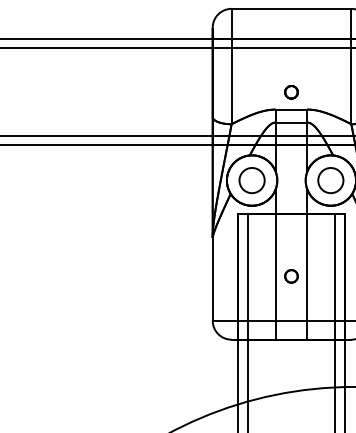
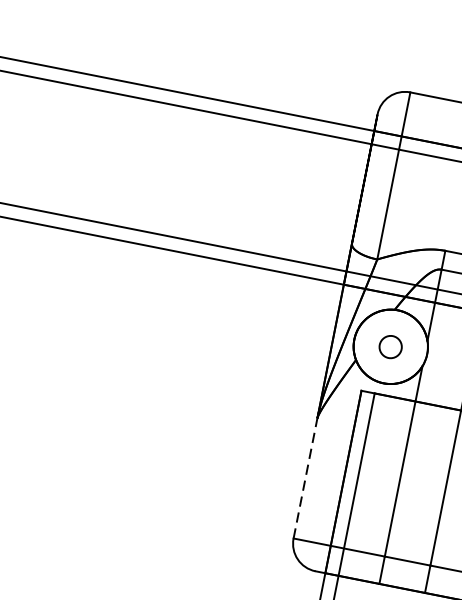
circle: (251, 180) -> (389, 346), size x0.6
circle: (291, 276) -> (420, 496), removed
line: (212, 278) -> (305, 477), solid -> dashed

